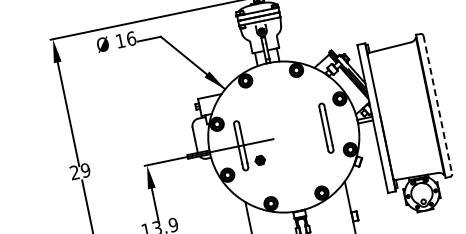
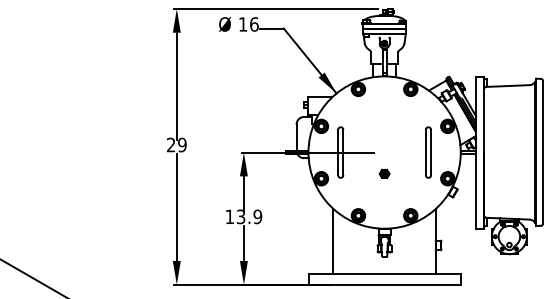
line: (438, 104) -> (543, 152), dashed -> solid
part: (260, 160) -> (384, 173), moved

